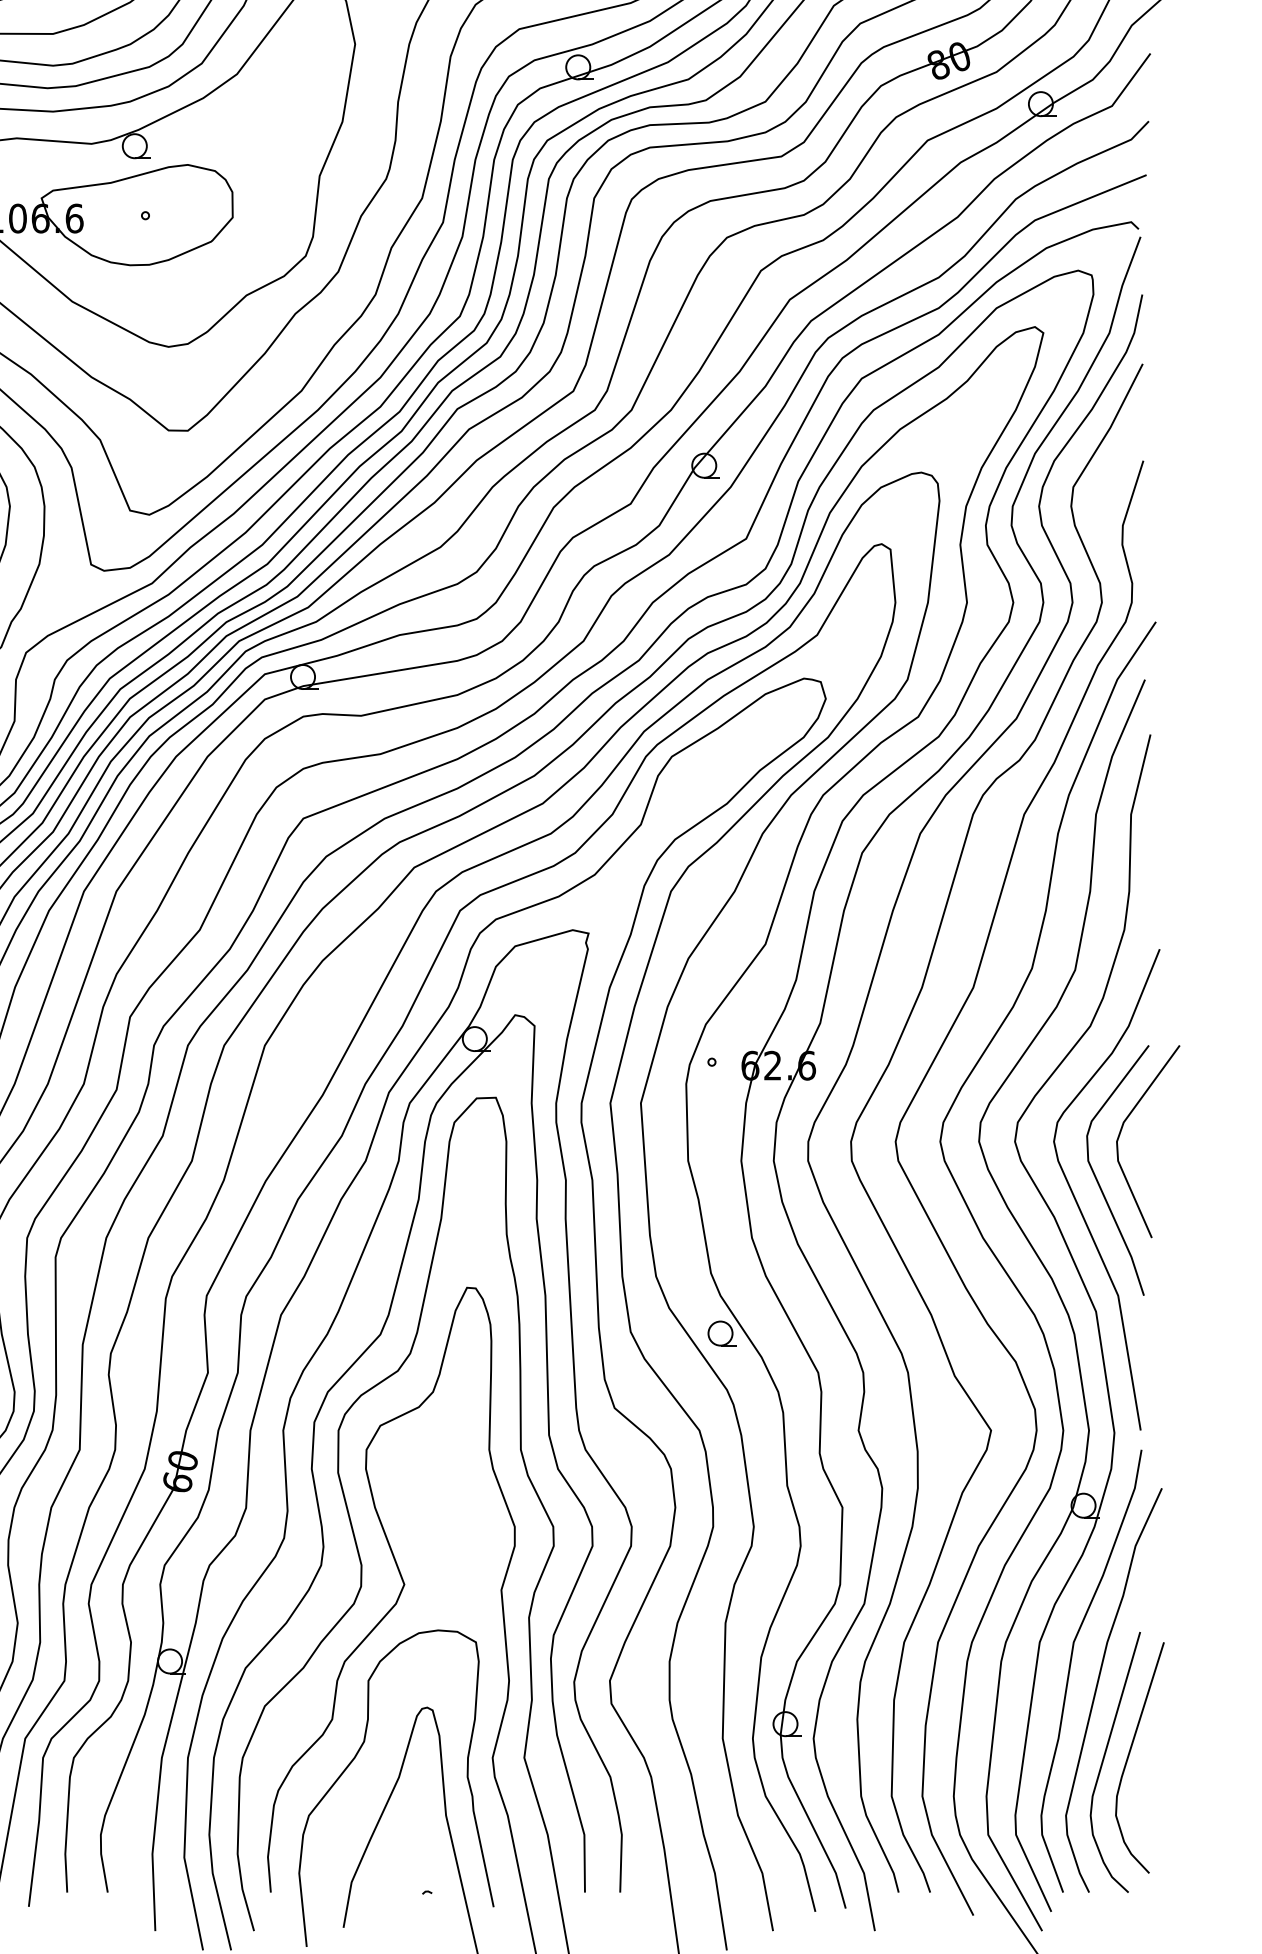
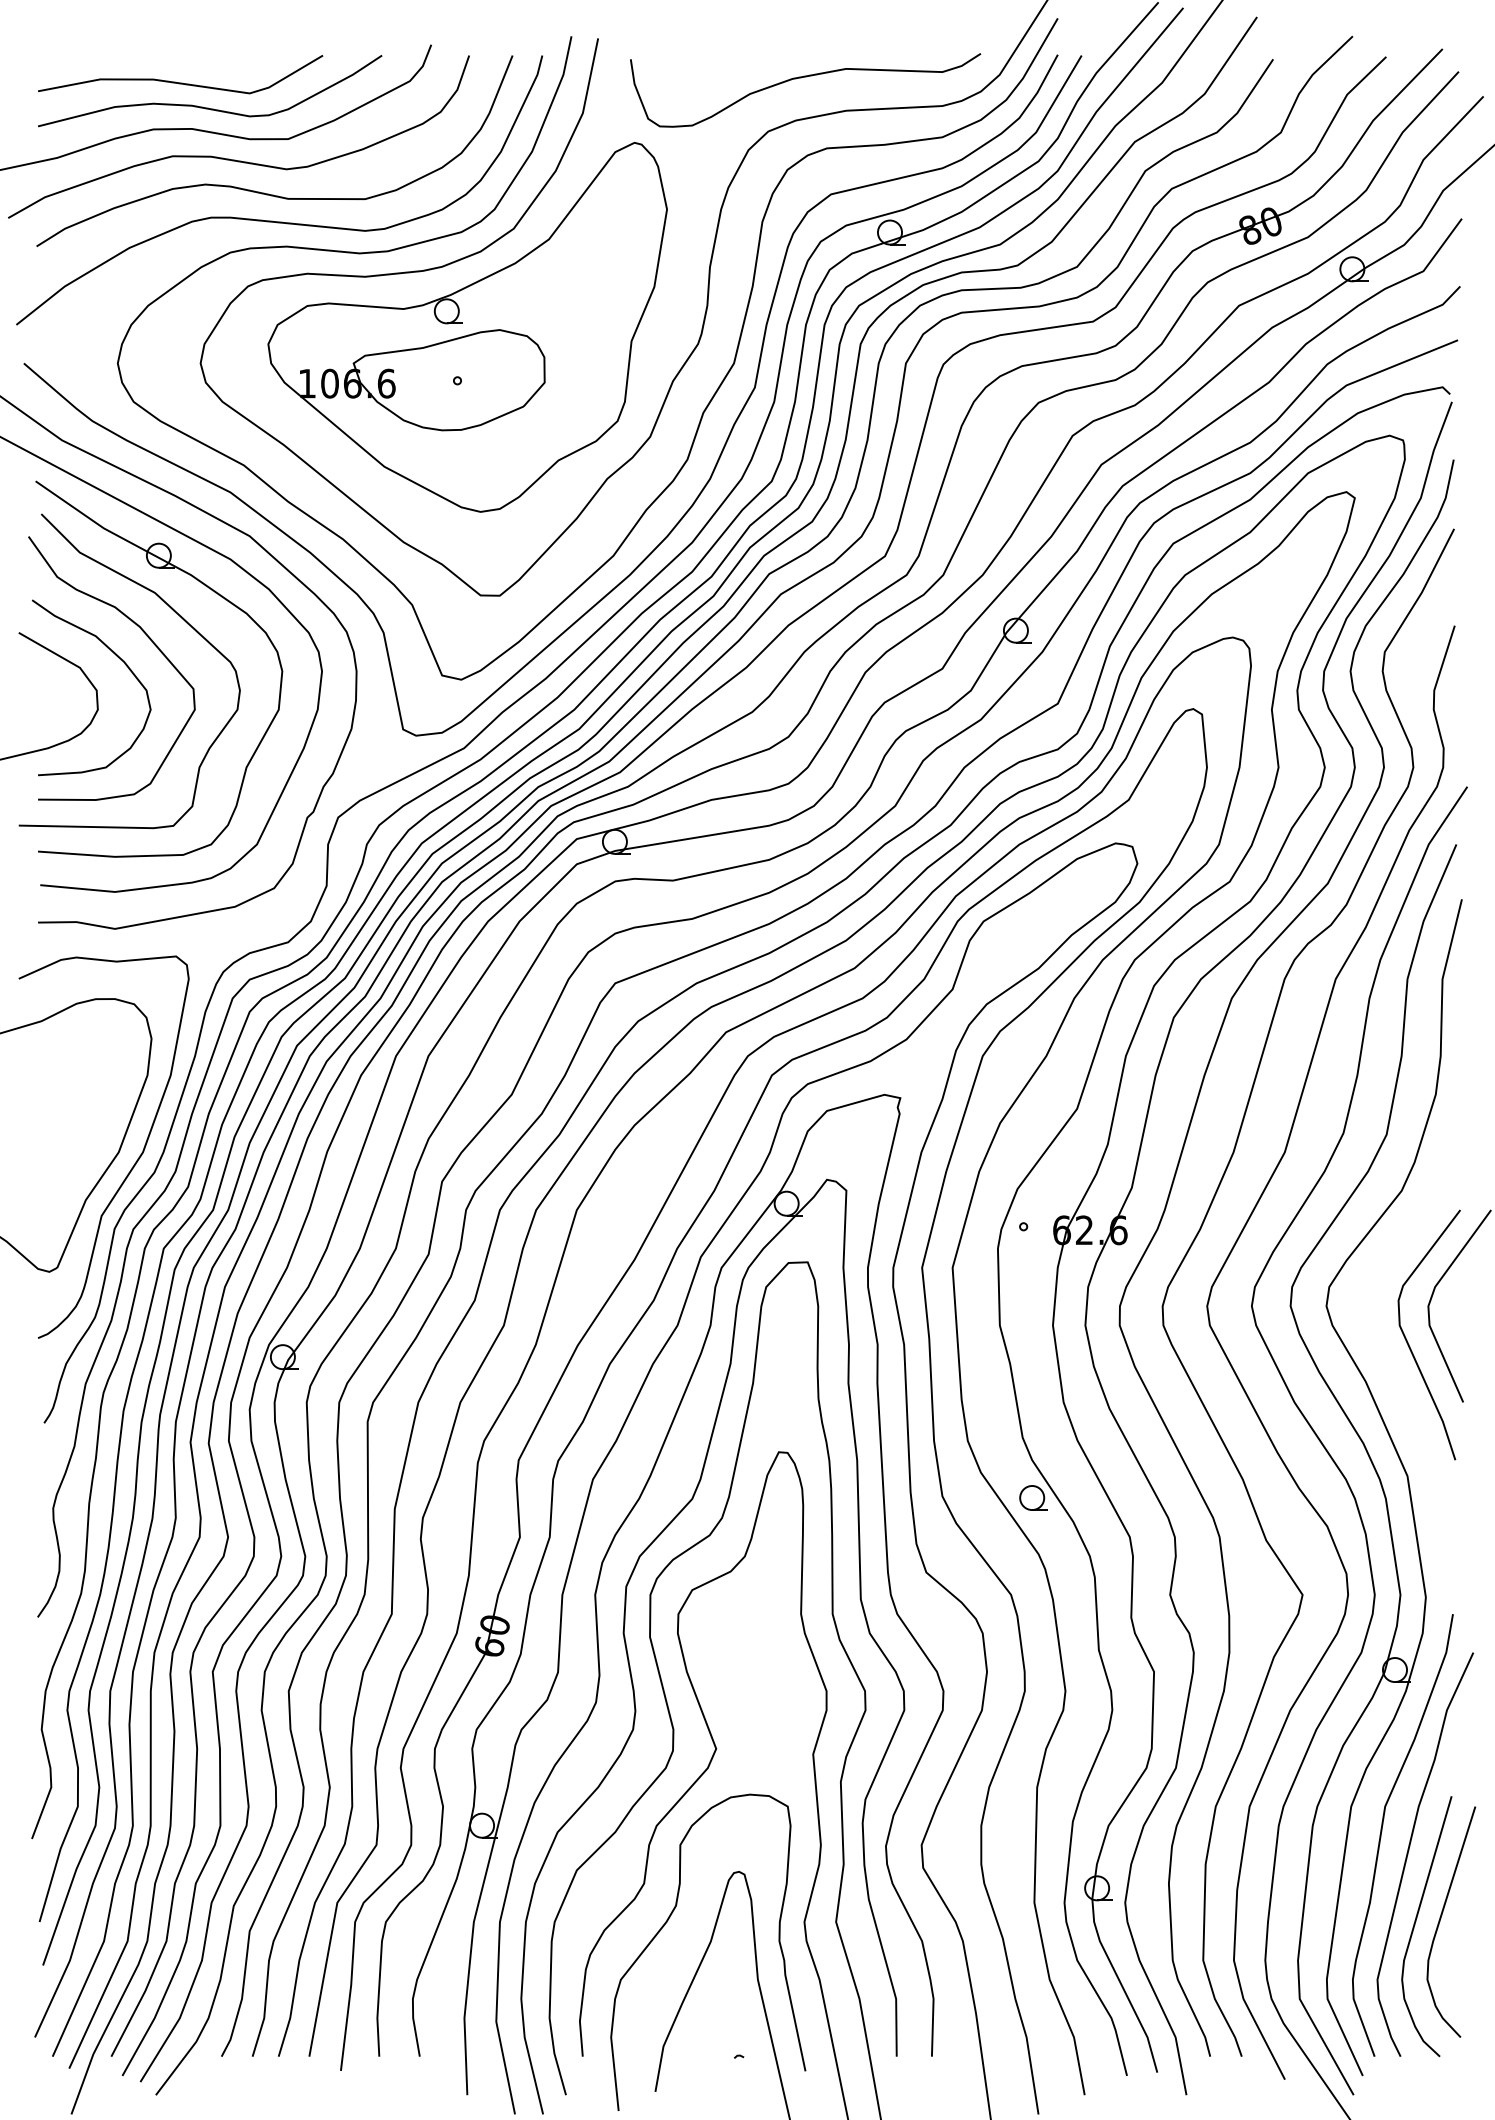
curve: (1077, 1199) -> (1388, 1364), removed

